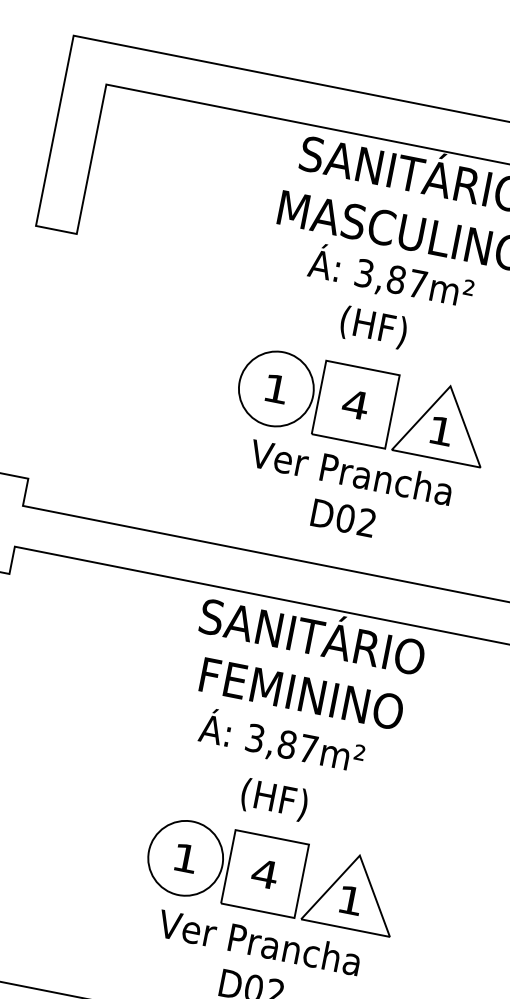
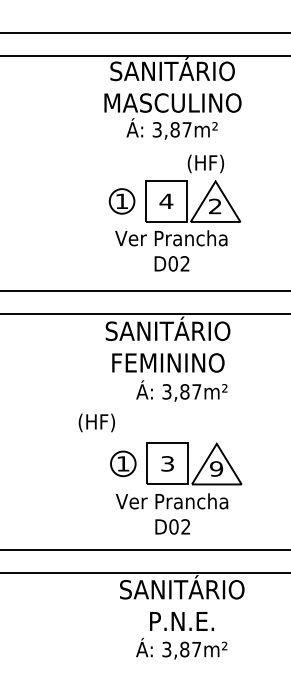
text: (373, 326) -> (205, 163), moved
circle: (275, 387) -> (121, 200), size x0.6
text: (441, 431) -> (215, 206), 1 -> 2
text: (281, 741) -> (181, 390), moved
text: (273, 798) -> (96, 422), moved
circle: (184, 857) -> (122, 463), size x0.6
text: (264, 873) -> (167, 463), 4 -> 3
text: (350, 899) -> (216, 468), 1 -> 9

